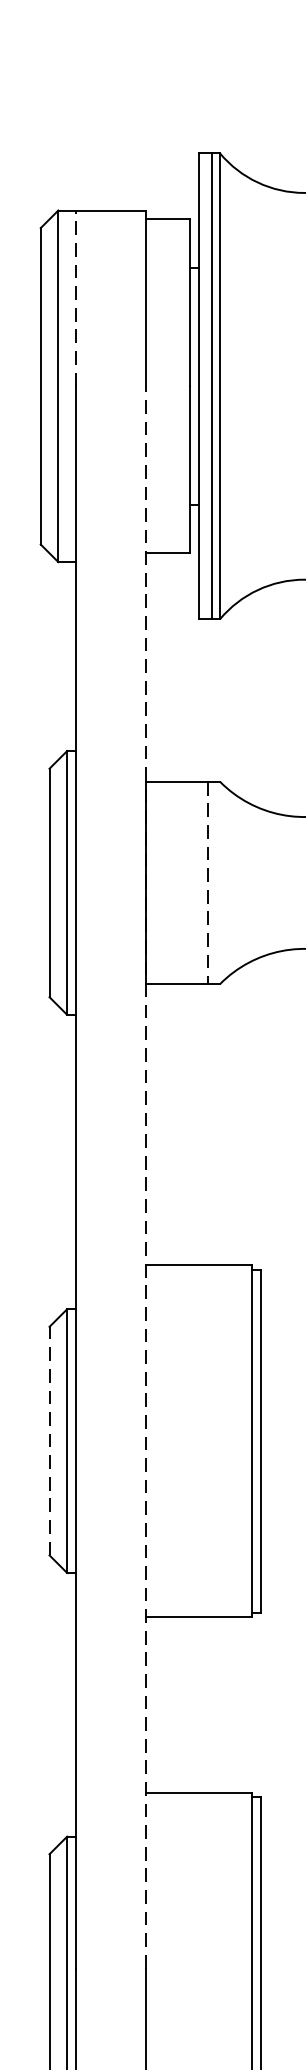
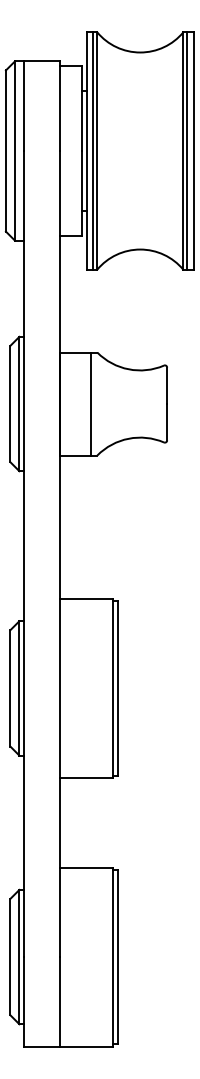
line: (75, 298) -> (23, 106), dashed -> solid
line: (208, 883) -> (91, 404), dashed -> solid
line: (145, 1176) -> (59, 553), dashed -> solid
line: (49, 1439) -> (10, 687), dashed -> solid

